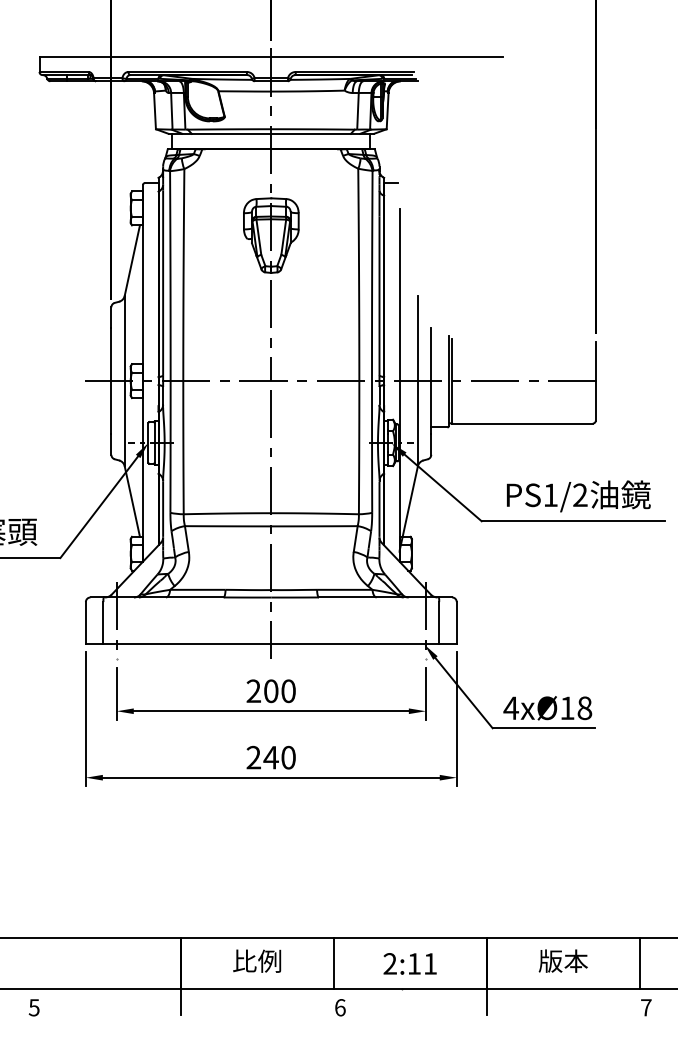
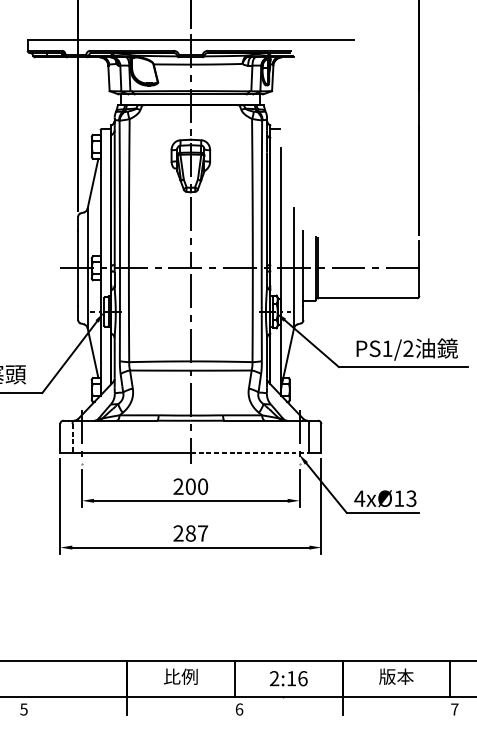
line: (103, 622) -> (72, 438), solid -> dashed
line: (355, 643) -> (250, 453), solid -> dashed
text: (584, 707) -> (411, 498), 4xØ18 -> 4xØ13
text: (279, 757) -> (196, 533), 240 -> 287
text: (430, 963) -> (302, 678), 2:11 -> 2:16

